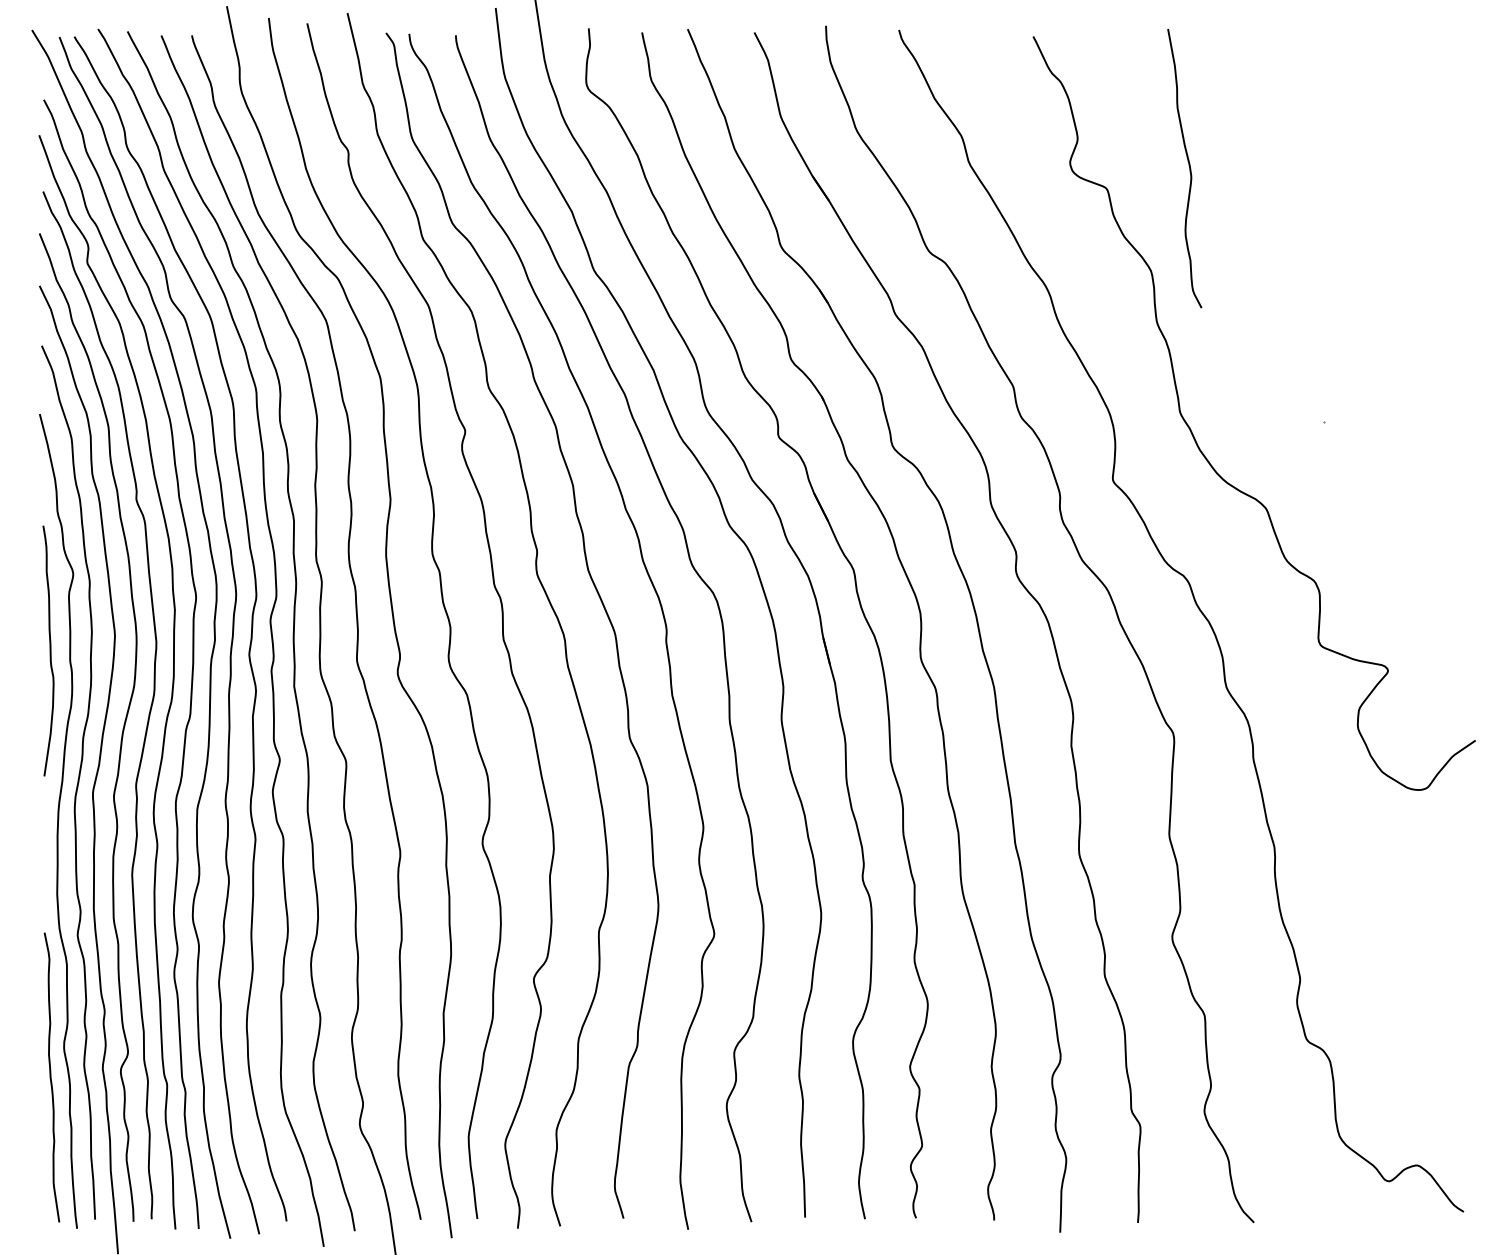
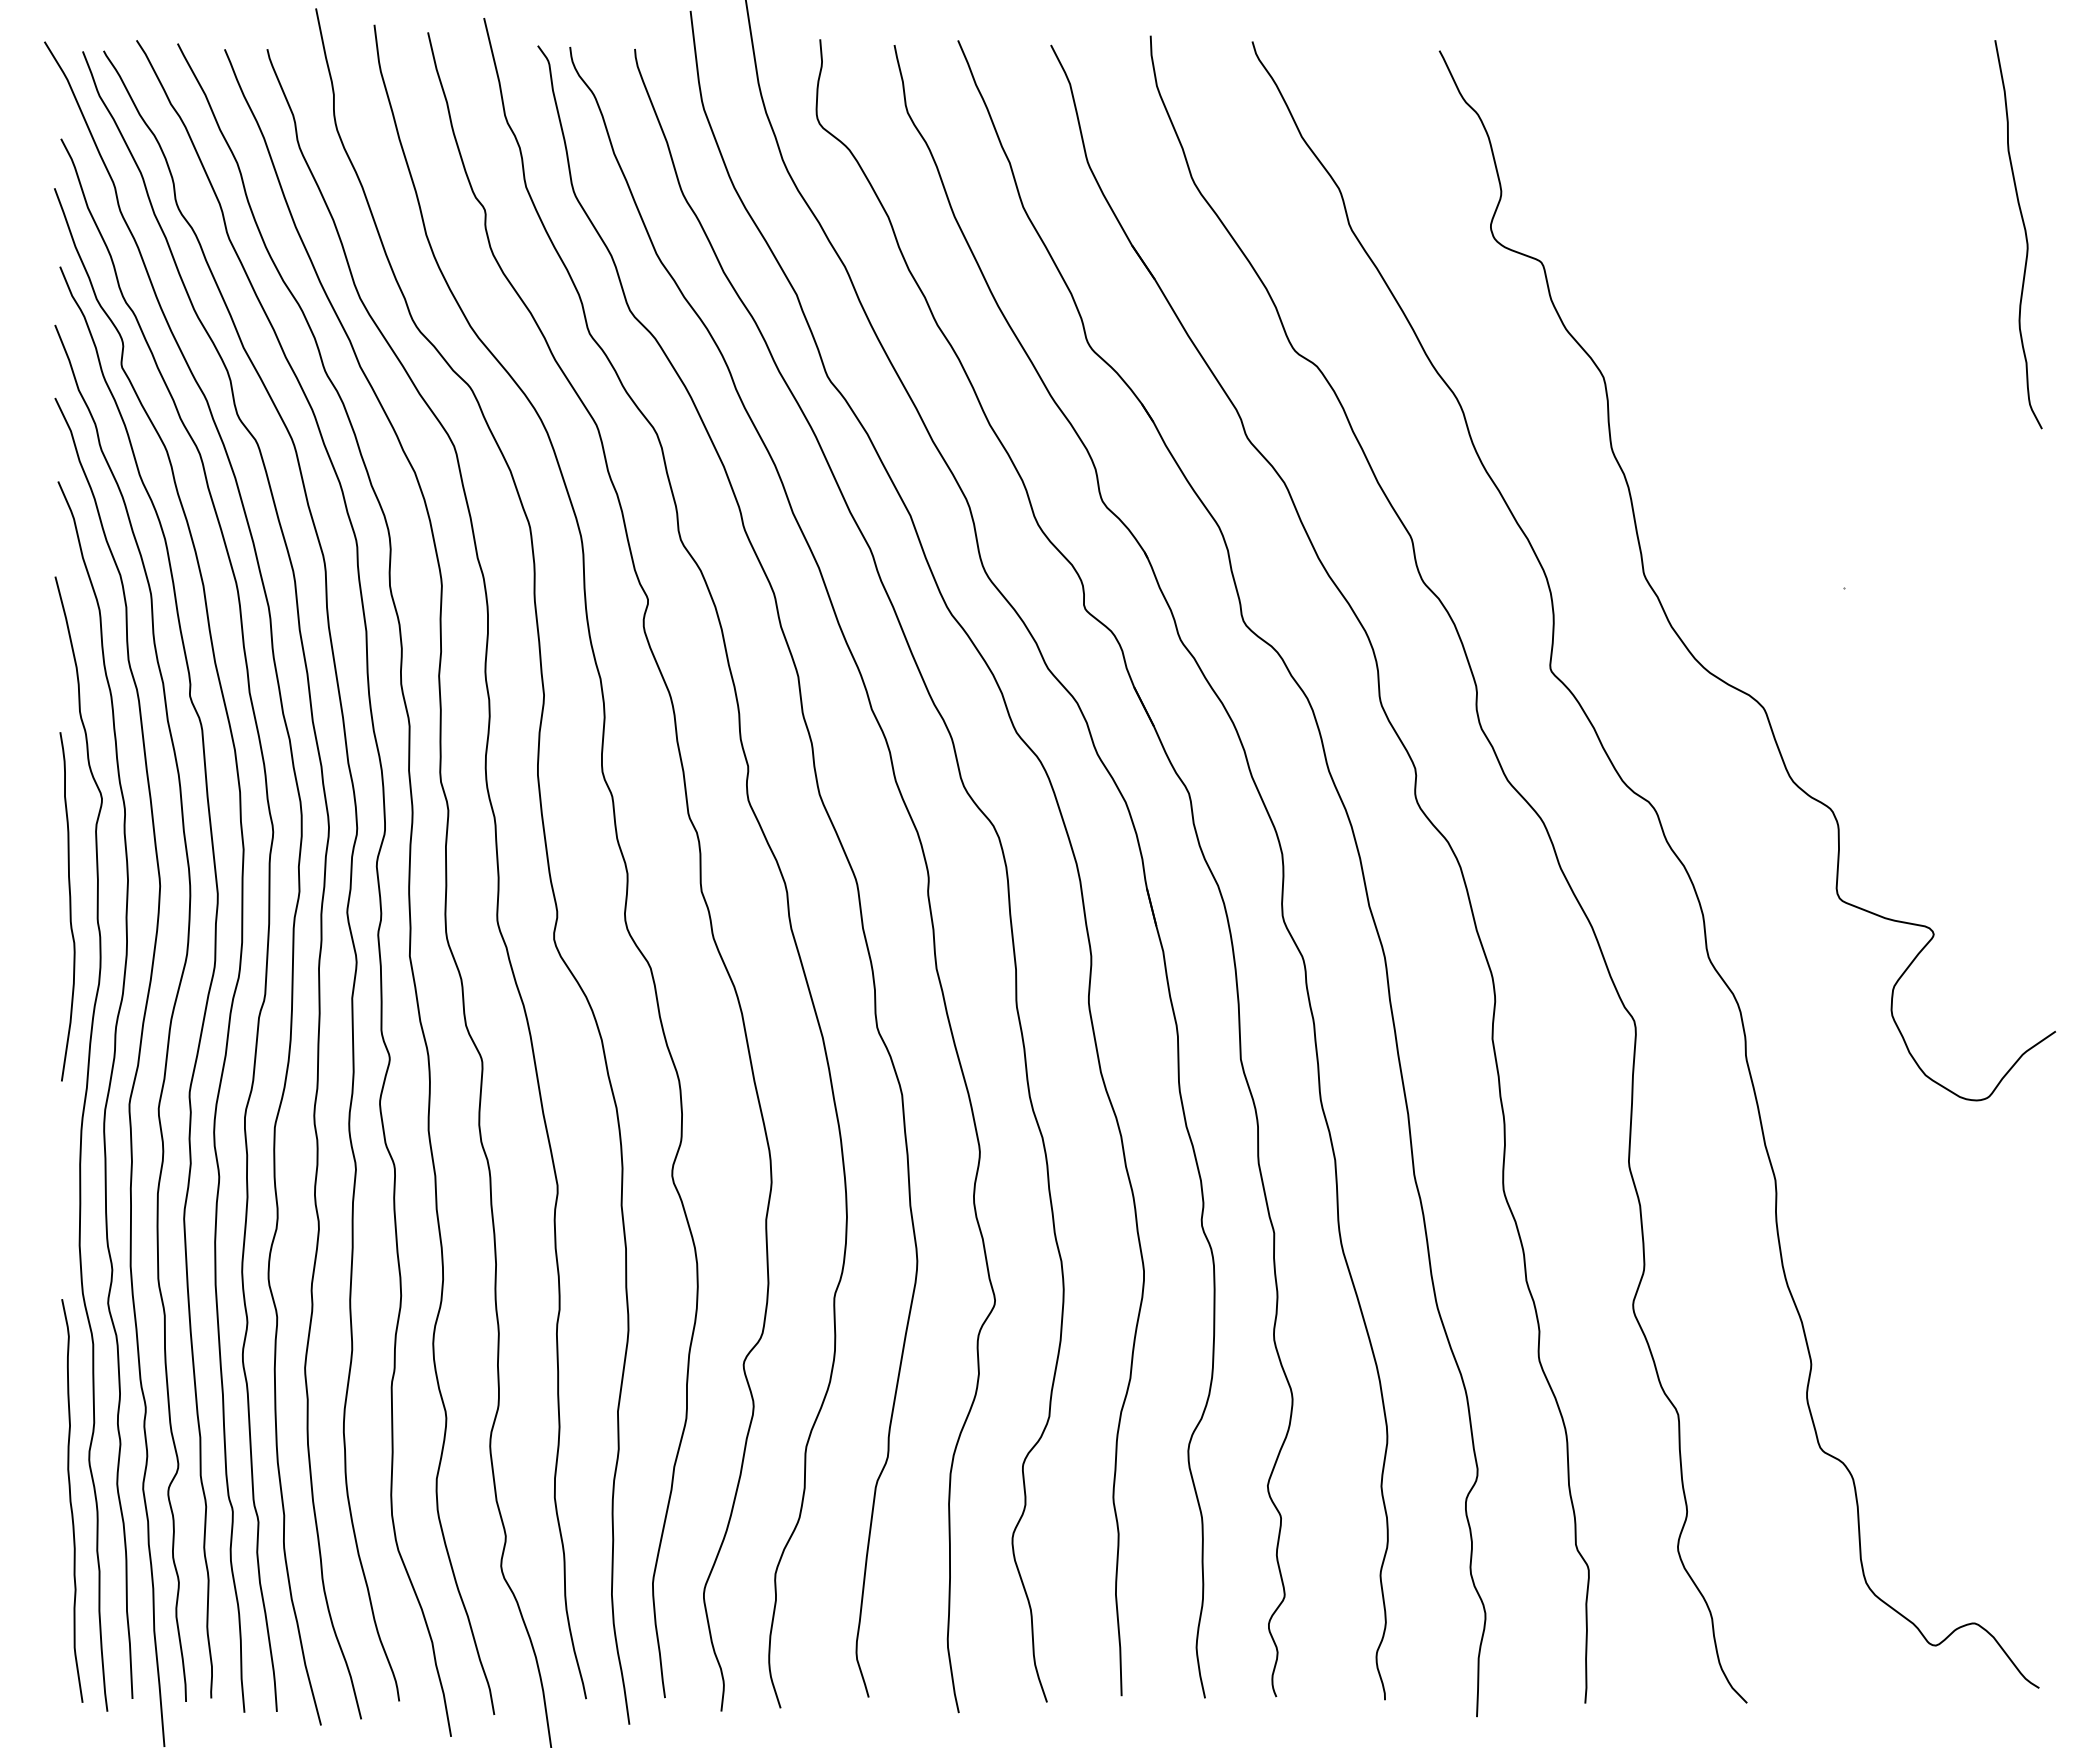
curve: (1189, 167) -> (2024, 232), moved

